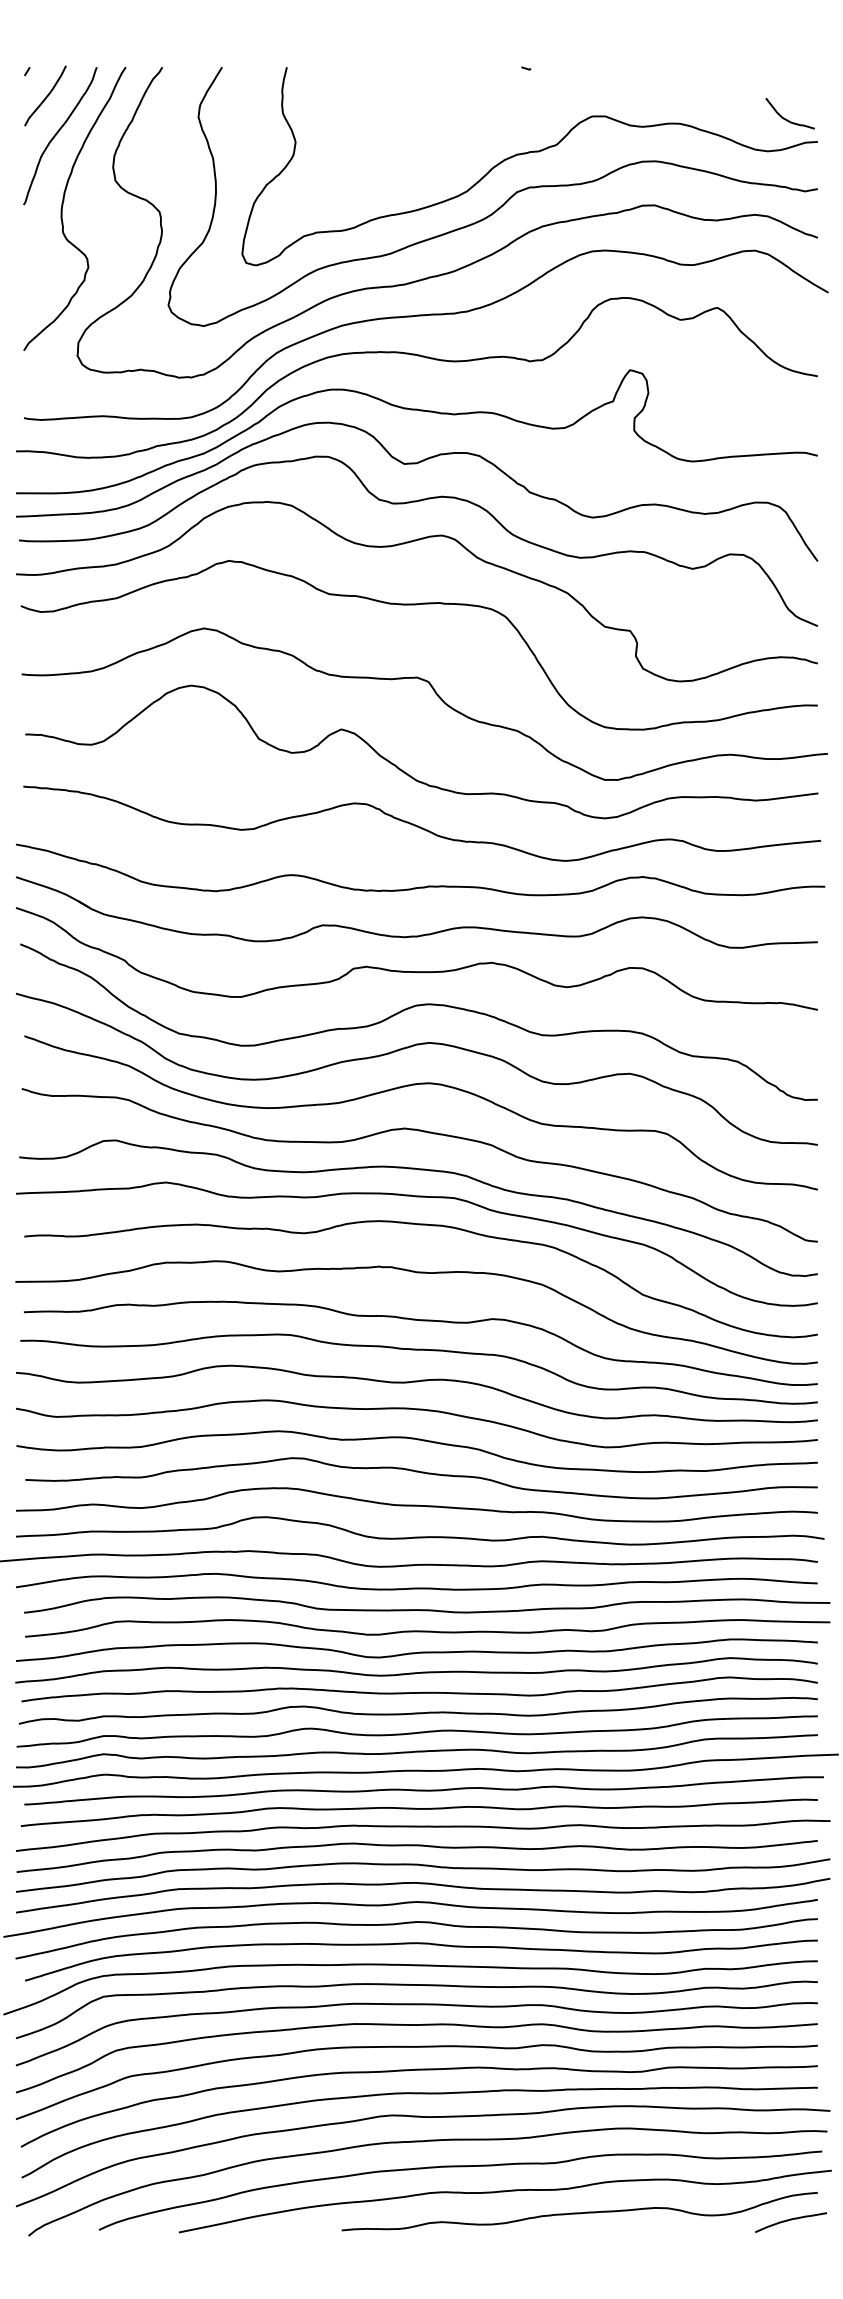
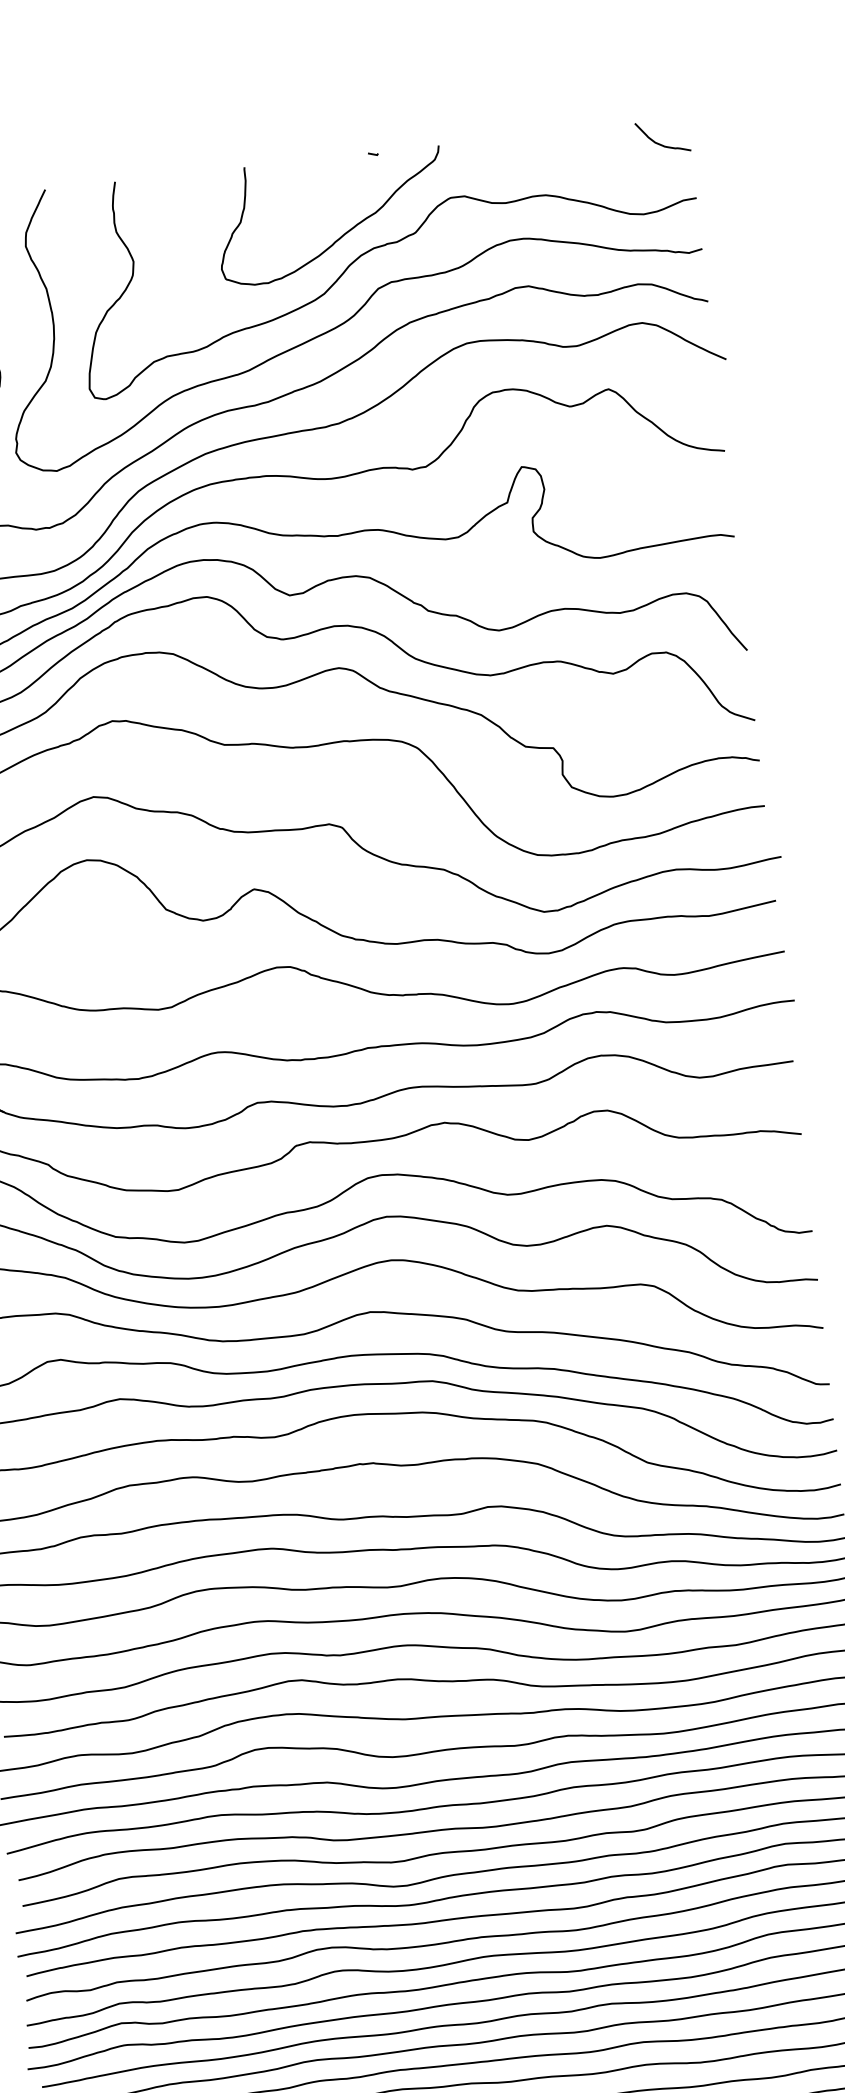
curve: (787, 119) -> (660, 143), moved
curve: (490, 138) -> (343, 234), added

